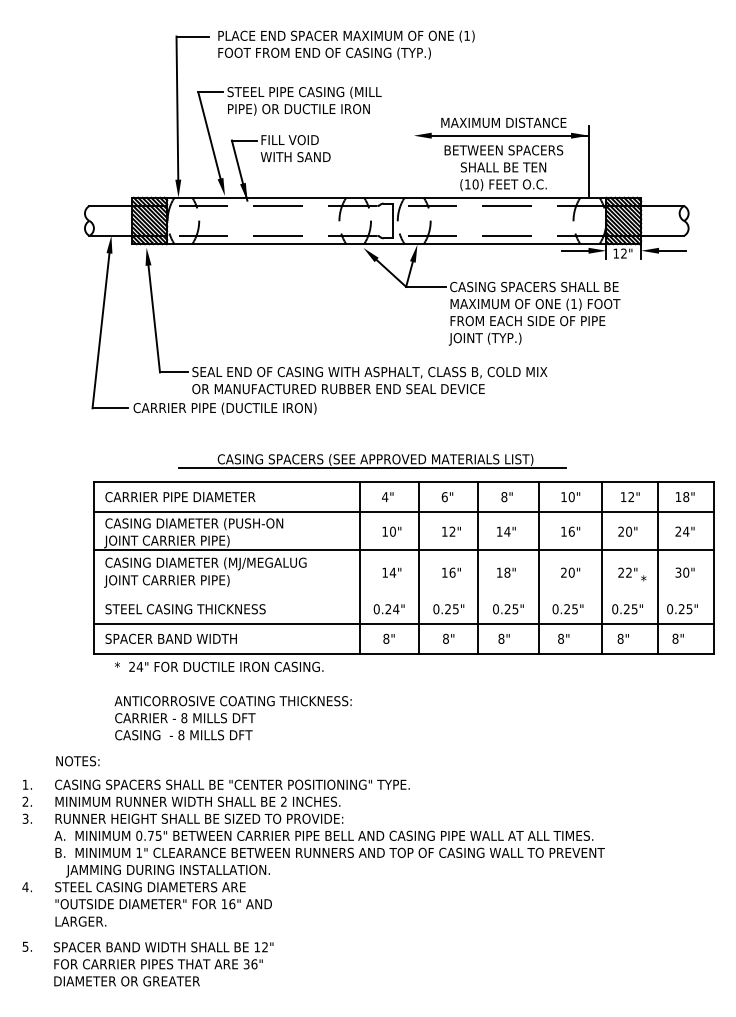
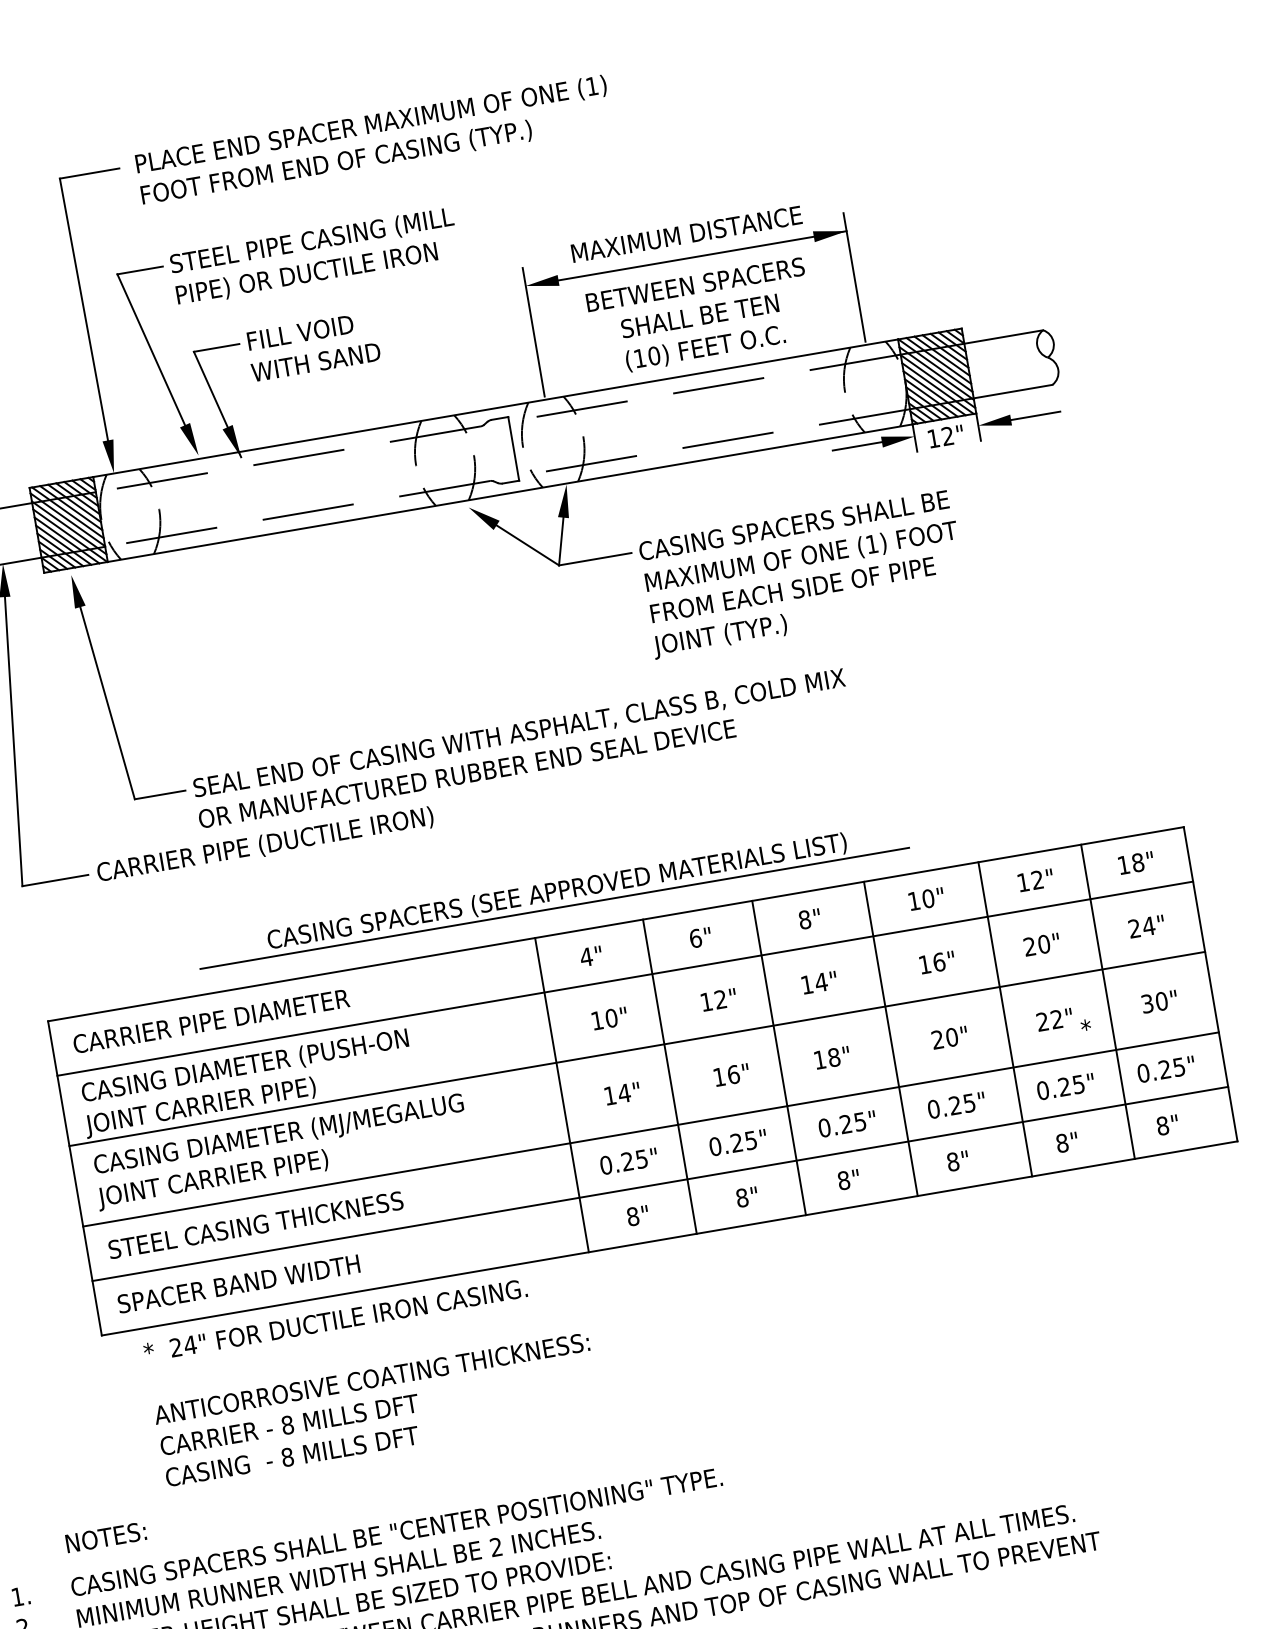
line: (413, 160) -> (532, 331), added
line: (403, 594) -> (650, 1129), added
text: (396, 609) -> (642, 1159), 0.24" -> 0.25"

